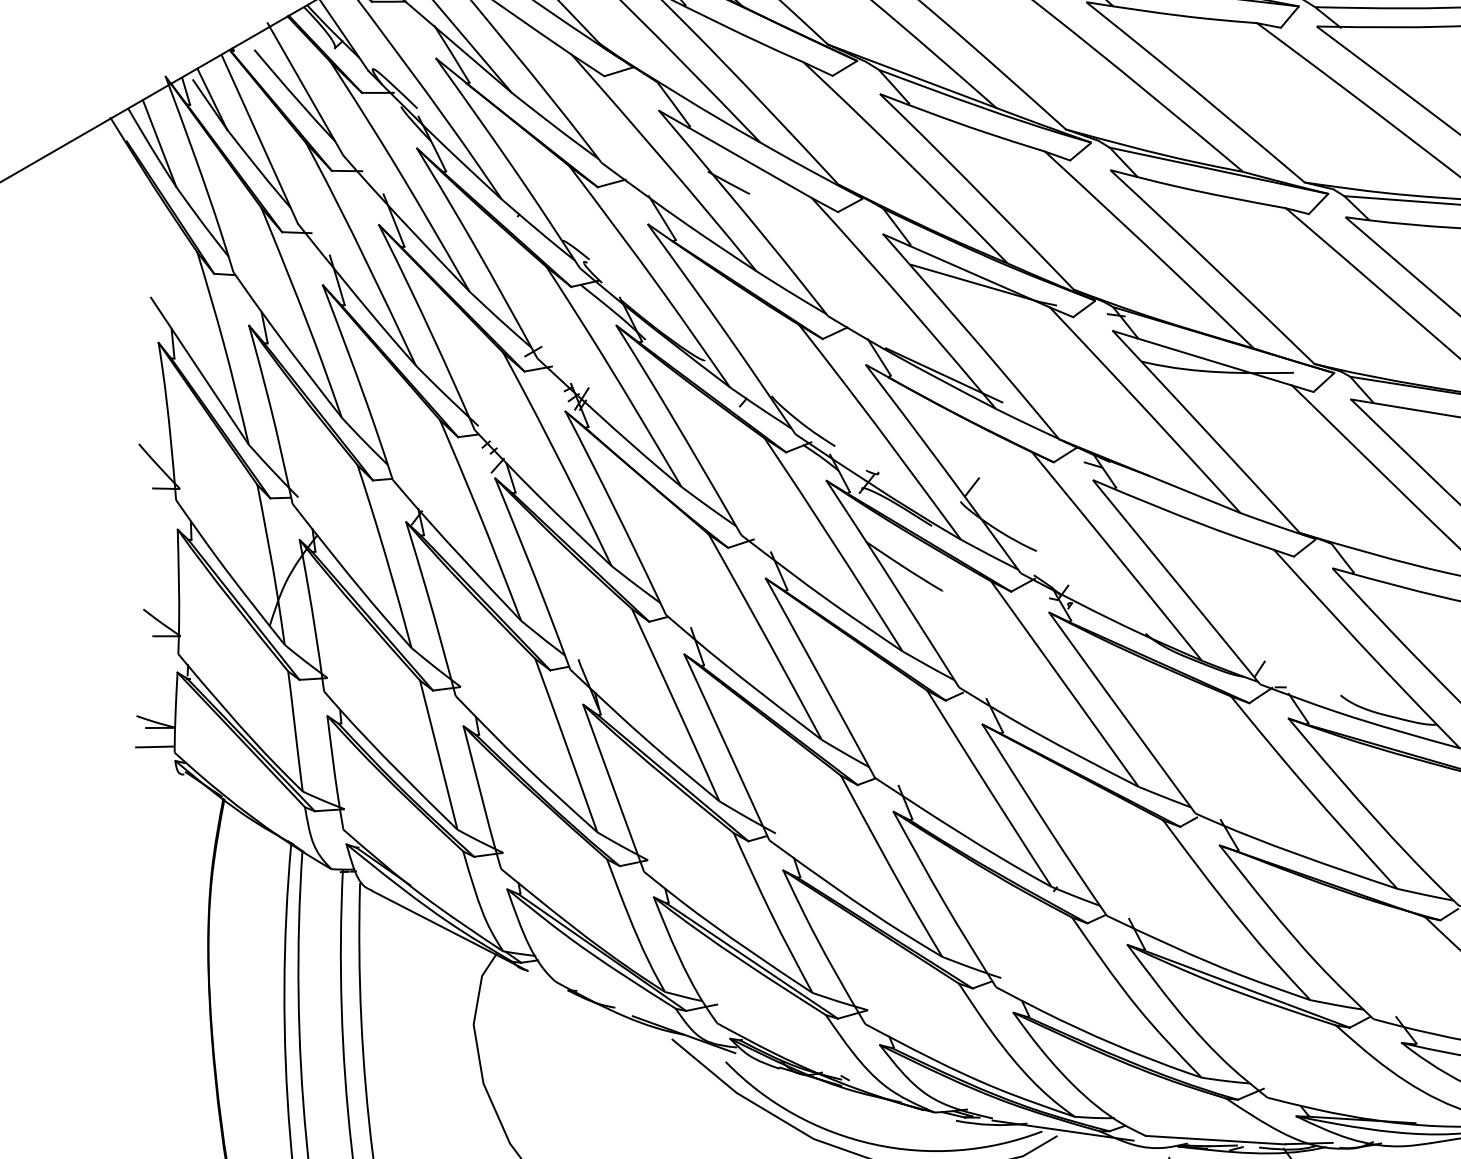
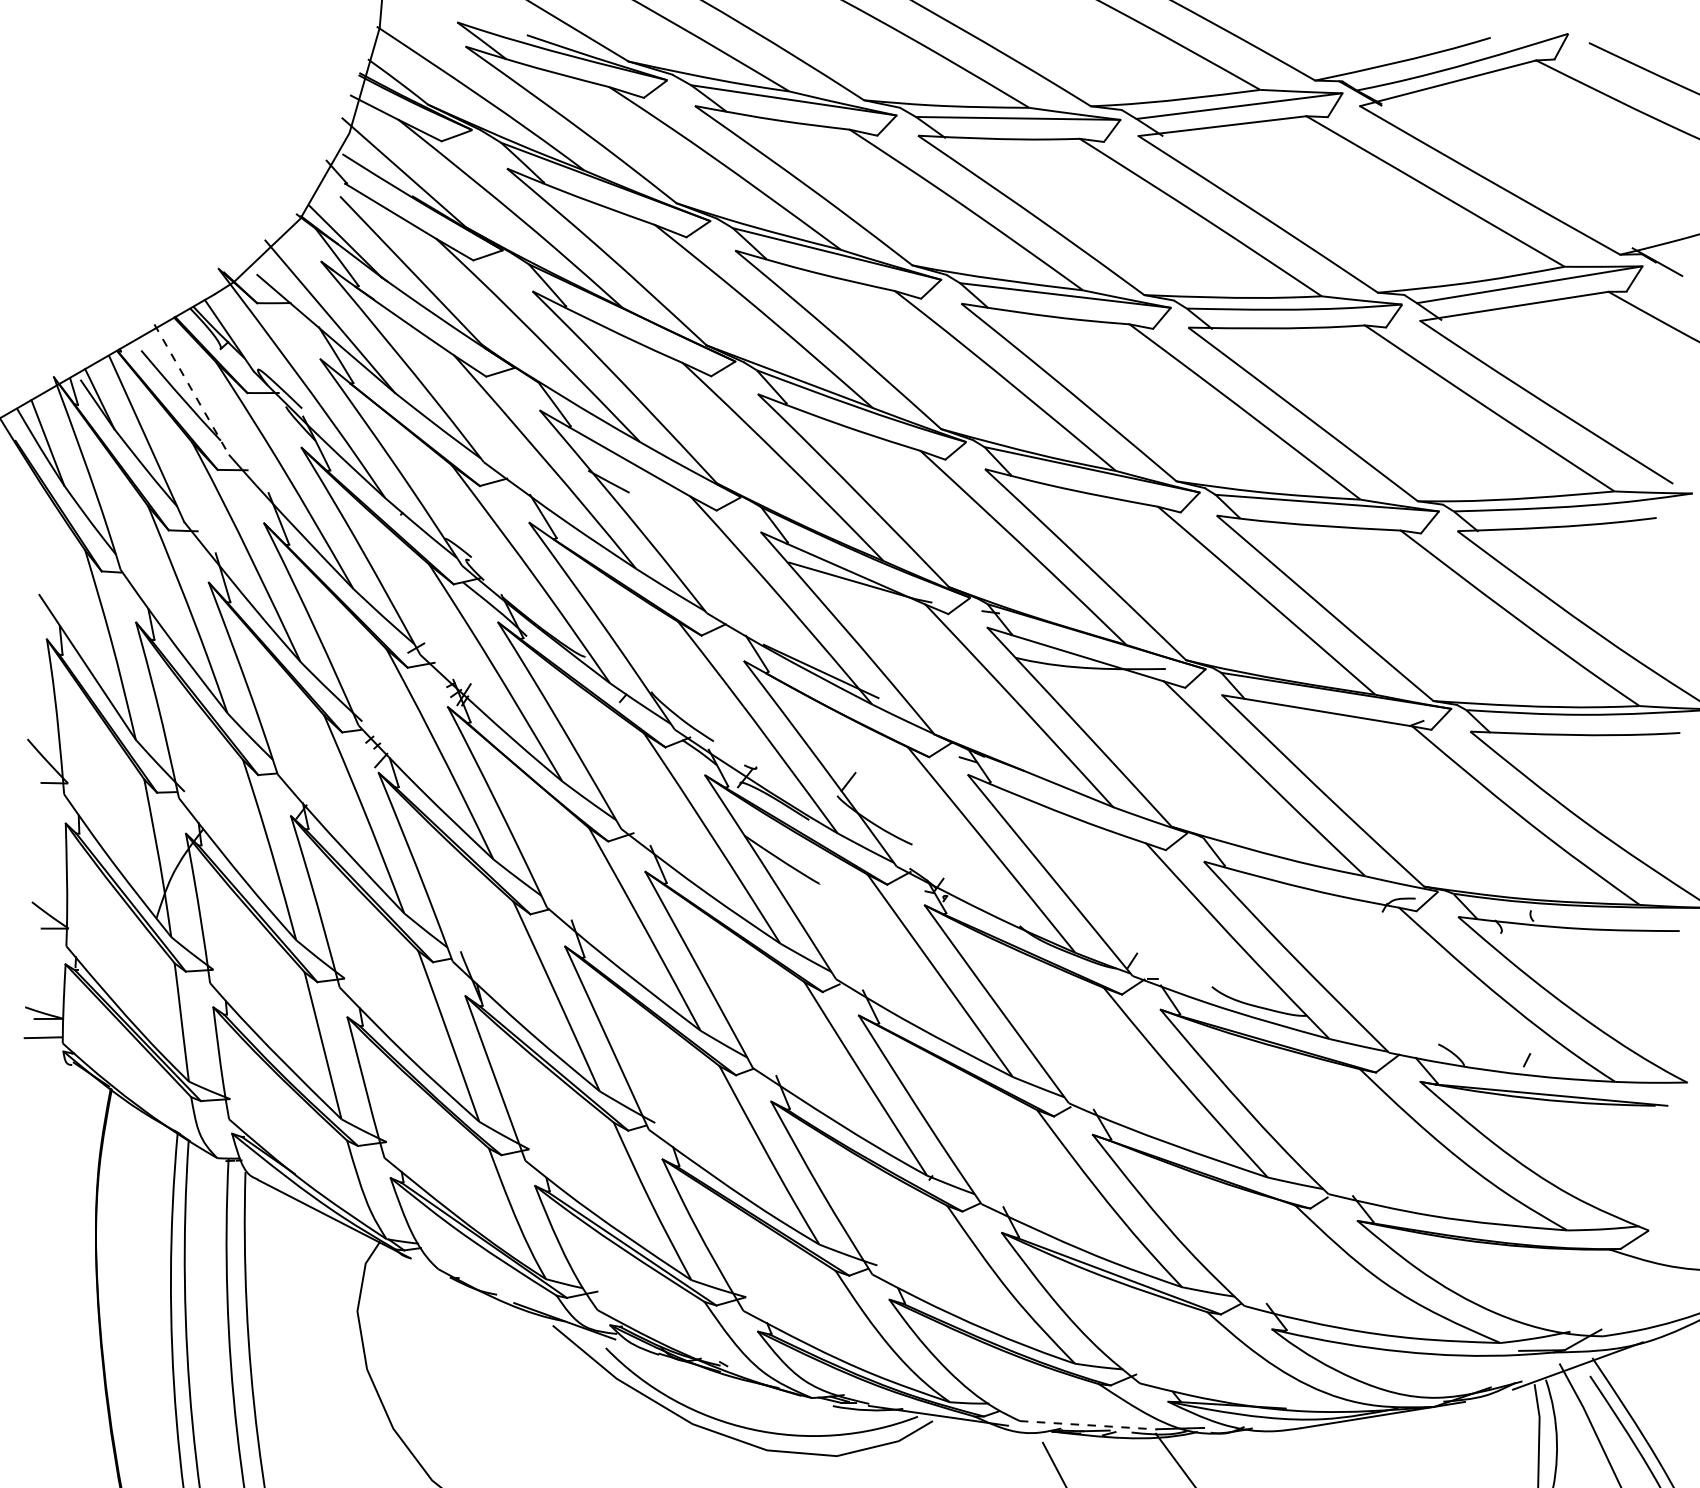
line: (305, 90) -> (191, 390), solid -> dashed
line: (1216, 1140) -> (1089, 1425), solid -> dashed

